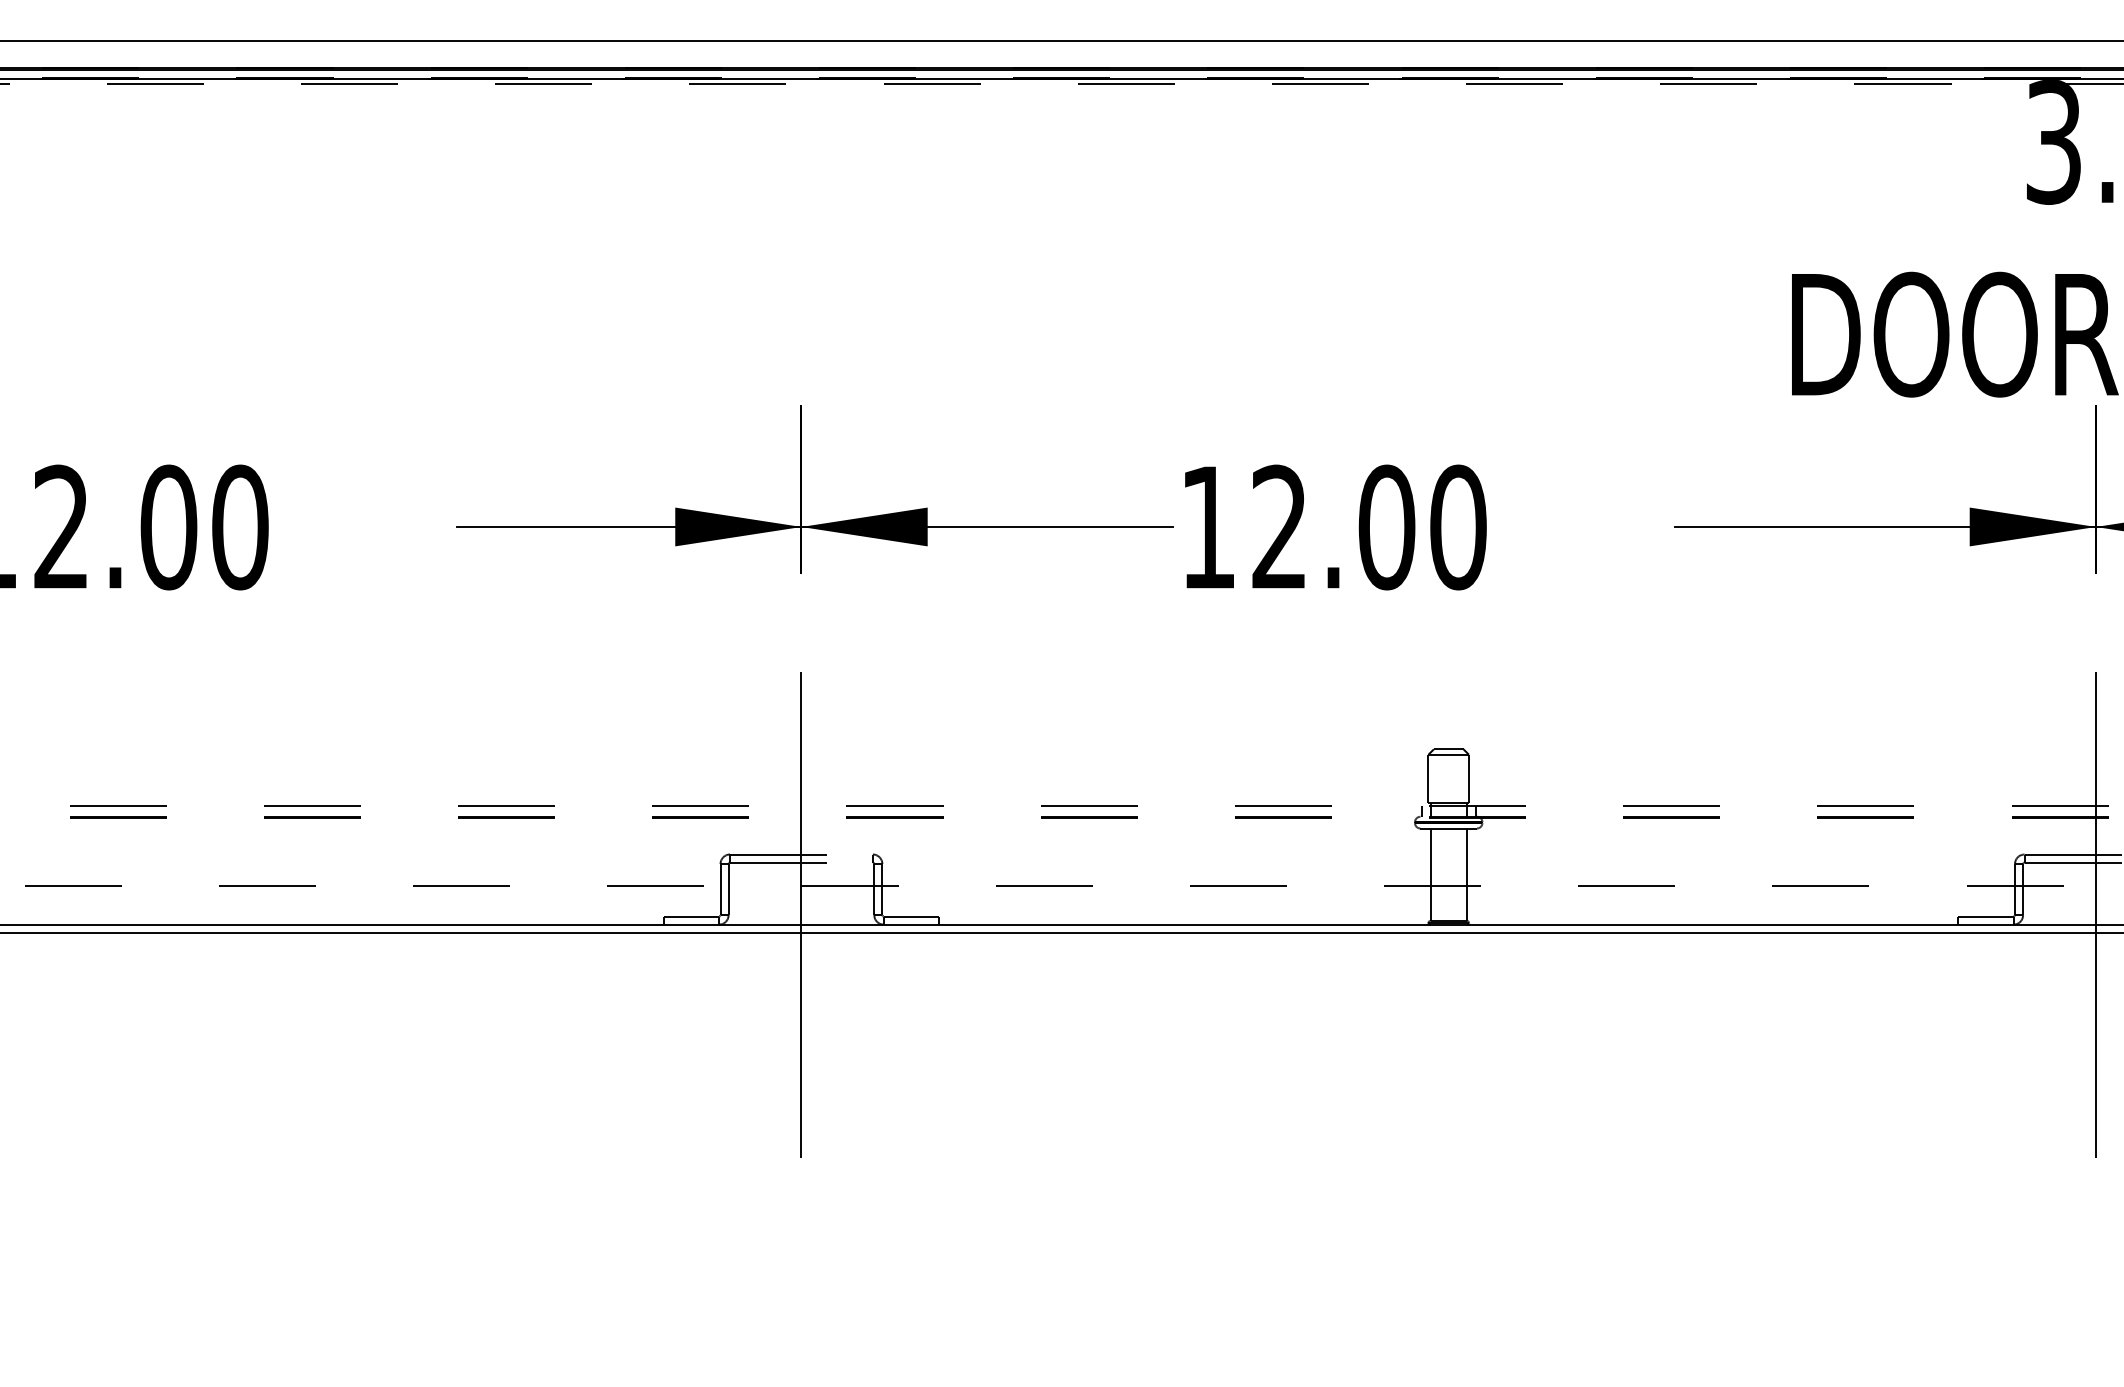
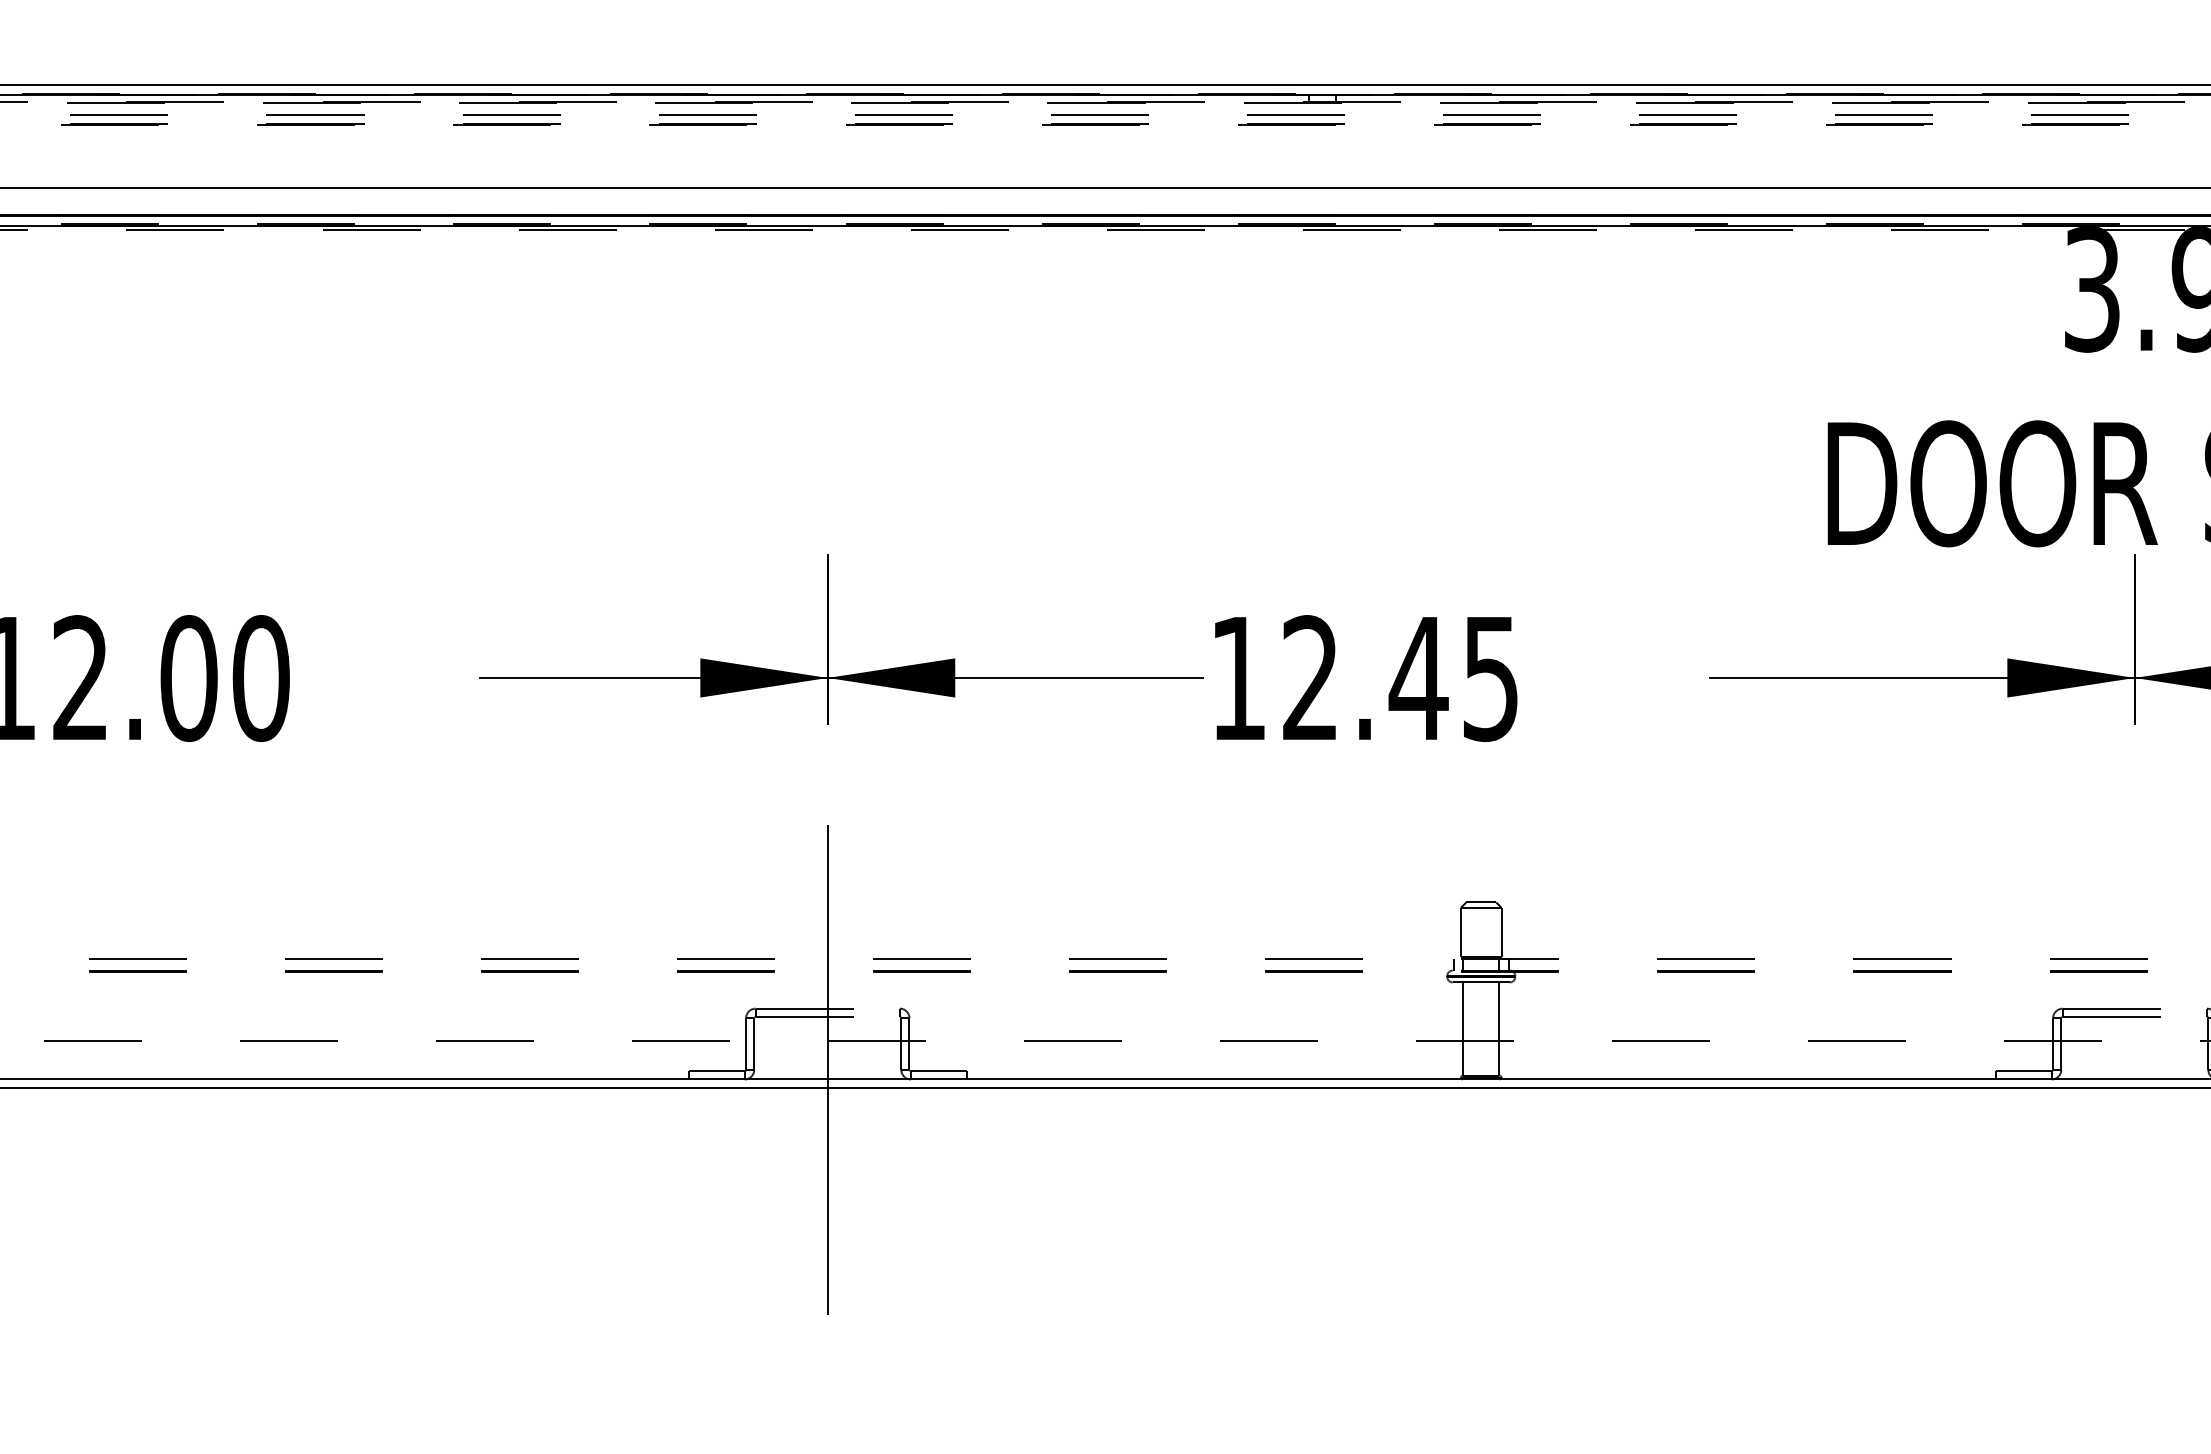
text: (1421, 527) -> (1453, 678), 12.00 -> 12.45
line: (2095, 889) -> (2134, 1043), removed

